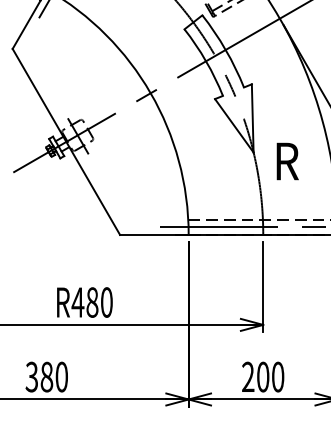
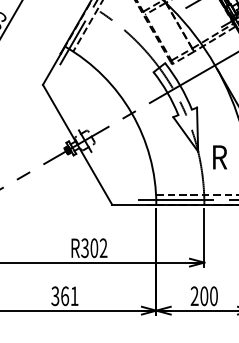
text: (91, 302) -> (93, 248), R480 -> R302
text: (53, 377) -> (69, 296), 380 -> 361

